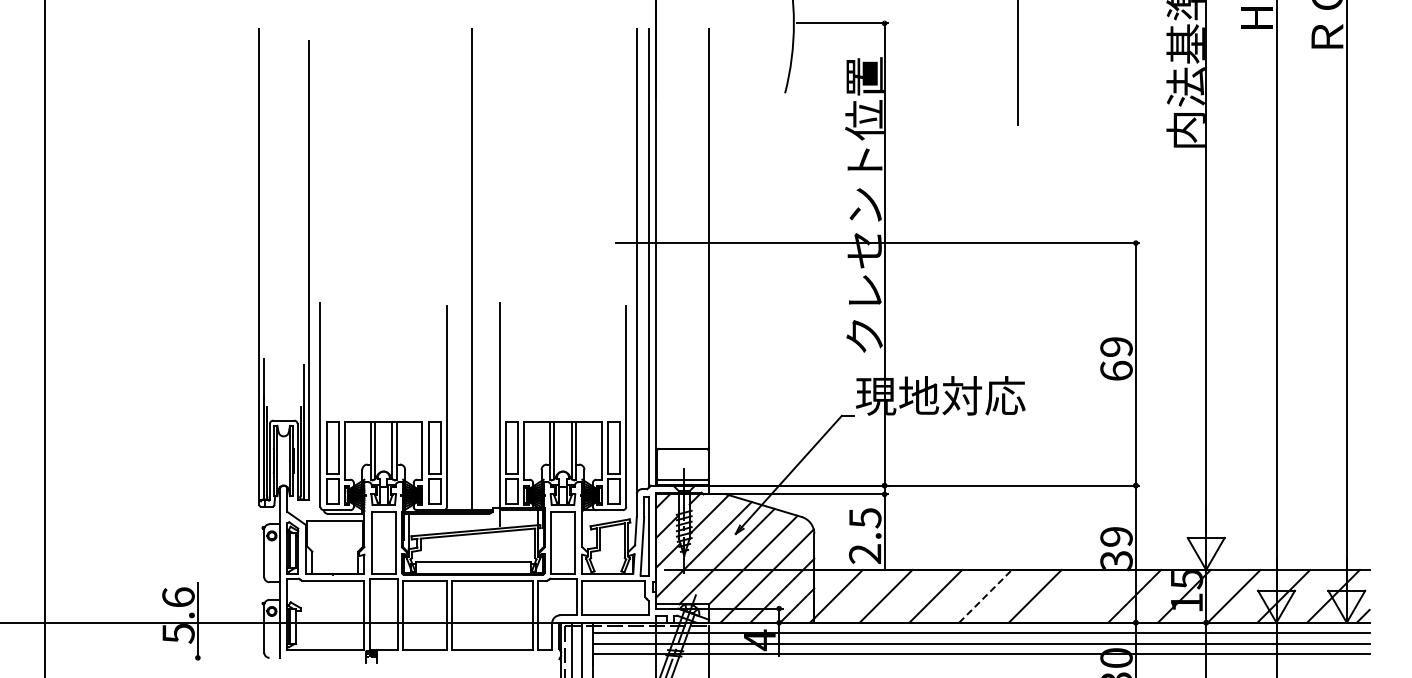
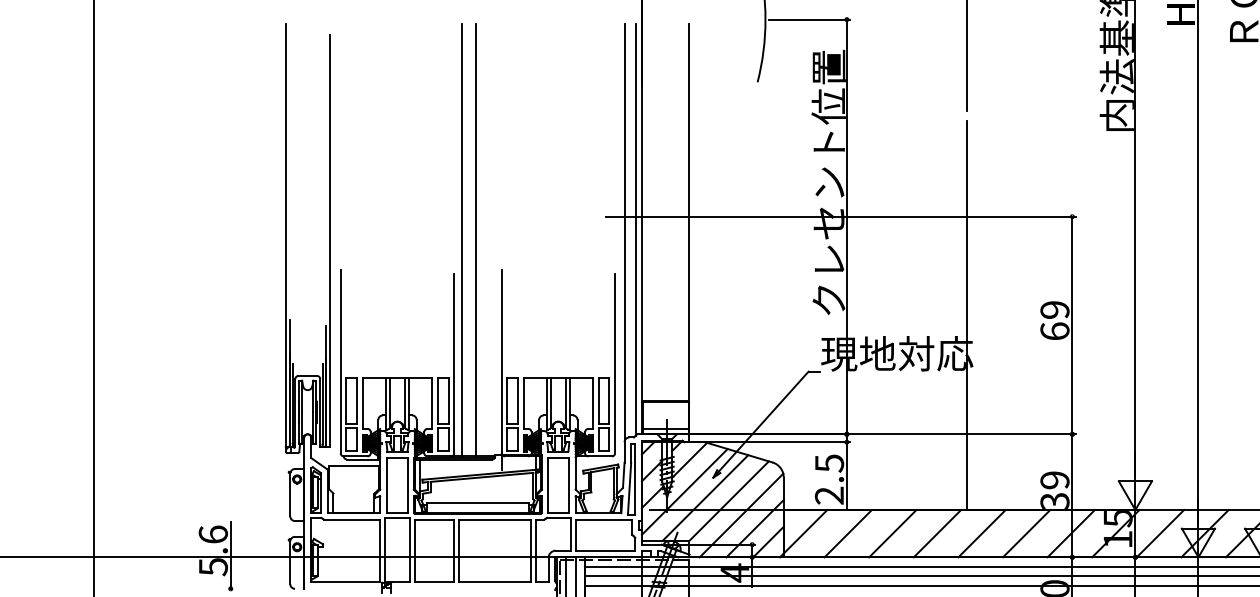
line: (455, 269) -> (461, 240), added
line: (1018, 352) -> (967, 314), added
line: (1084, 595) -> (1026, 532), added
line: (985, 596) -> (937, 533), dashed -> solid

